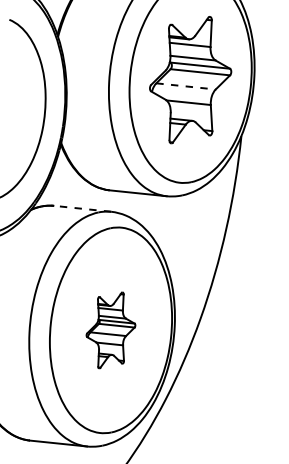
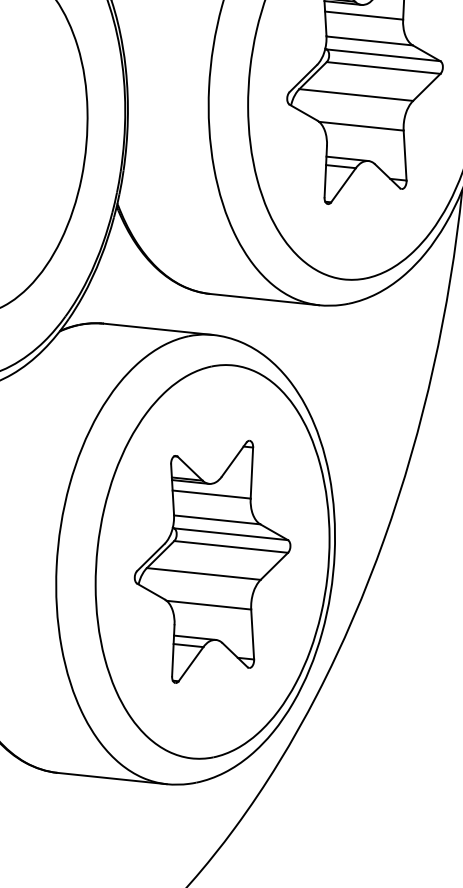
line: (186, 86) -> (357, 95), dashed -> solid
line: (82, 208) -> (158, 328), dashed -> solid
part: (110, 330) -> (211, 562), size x1.67

